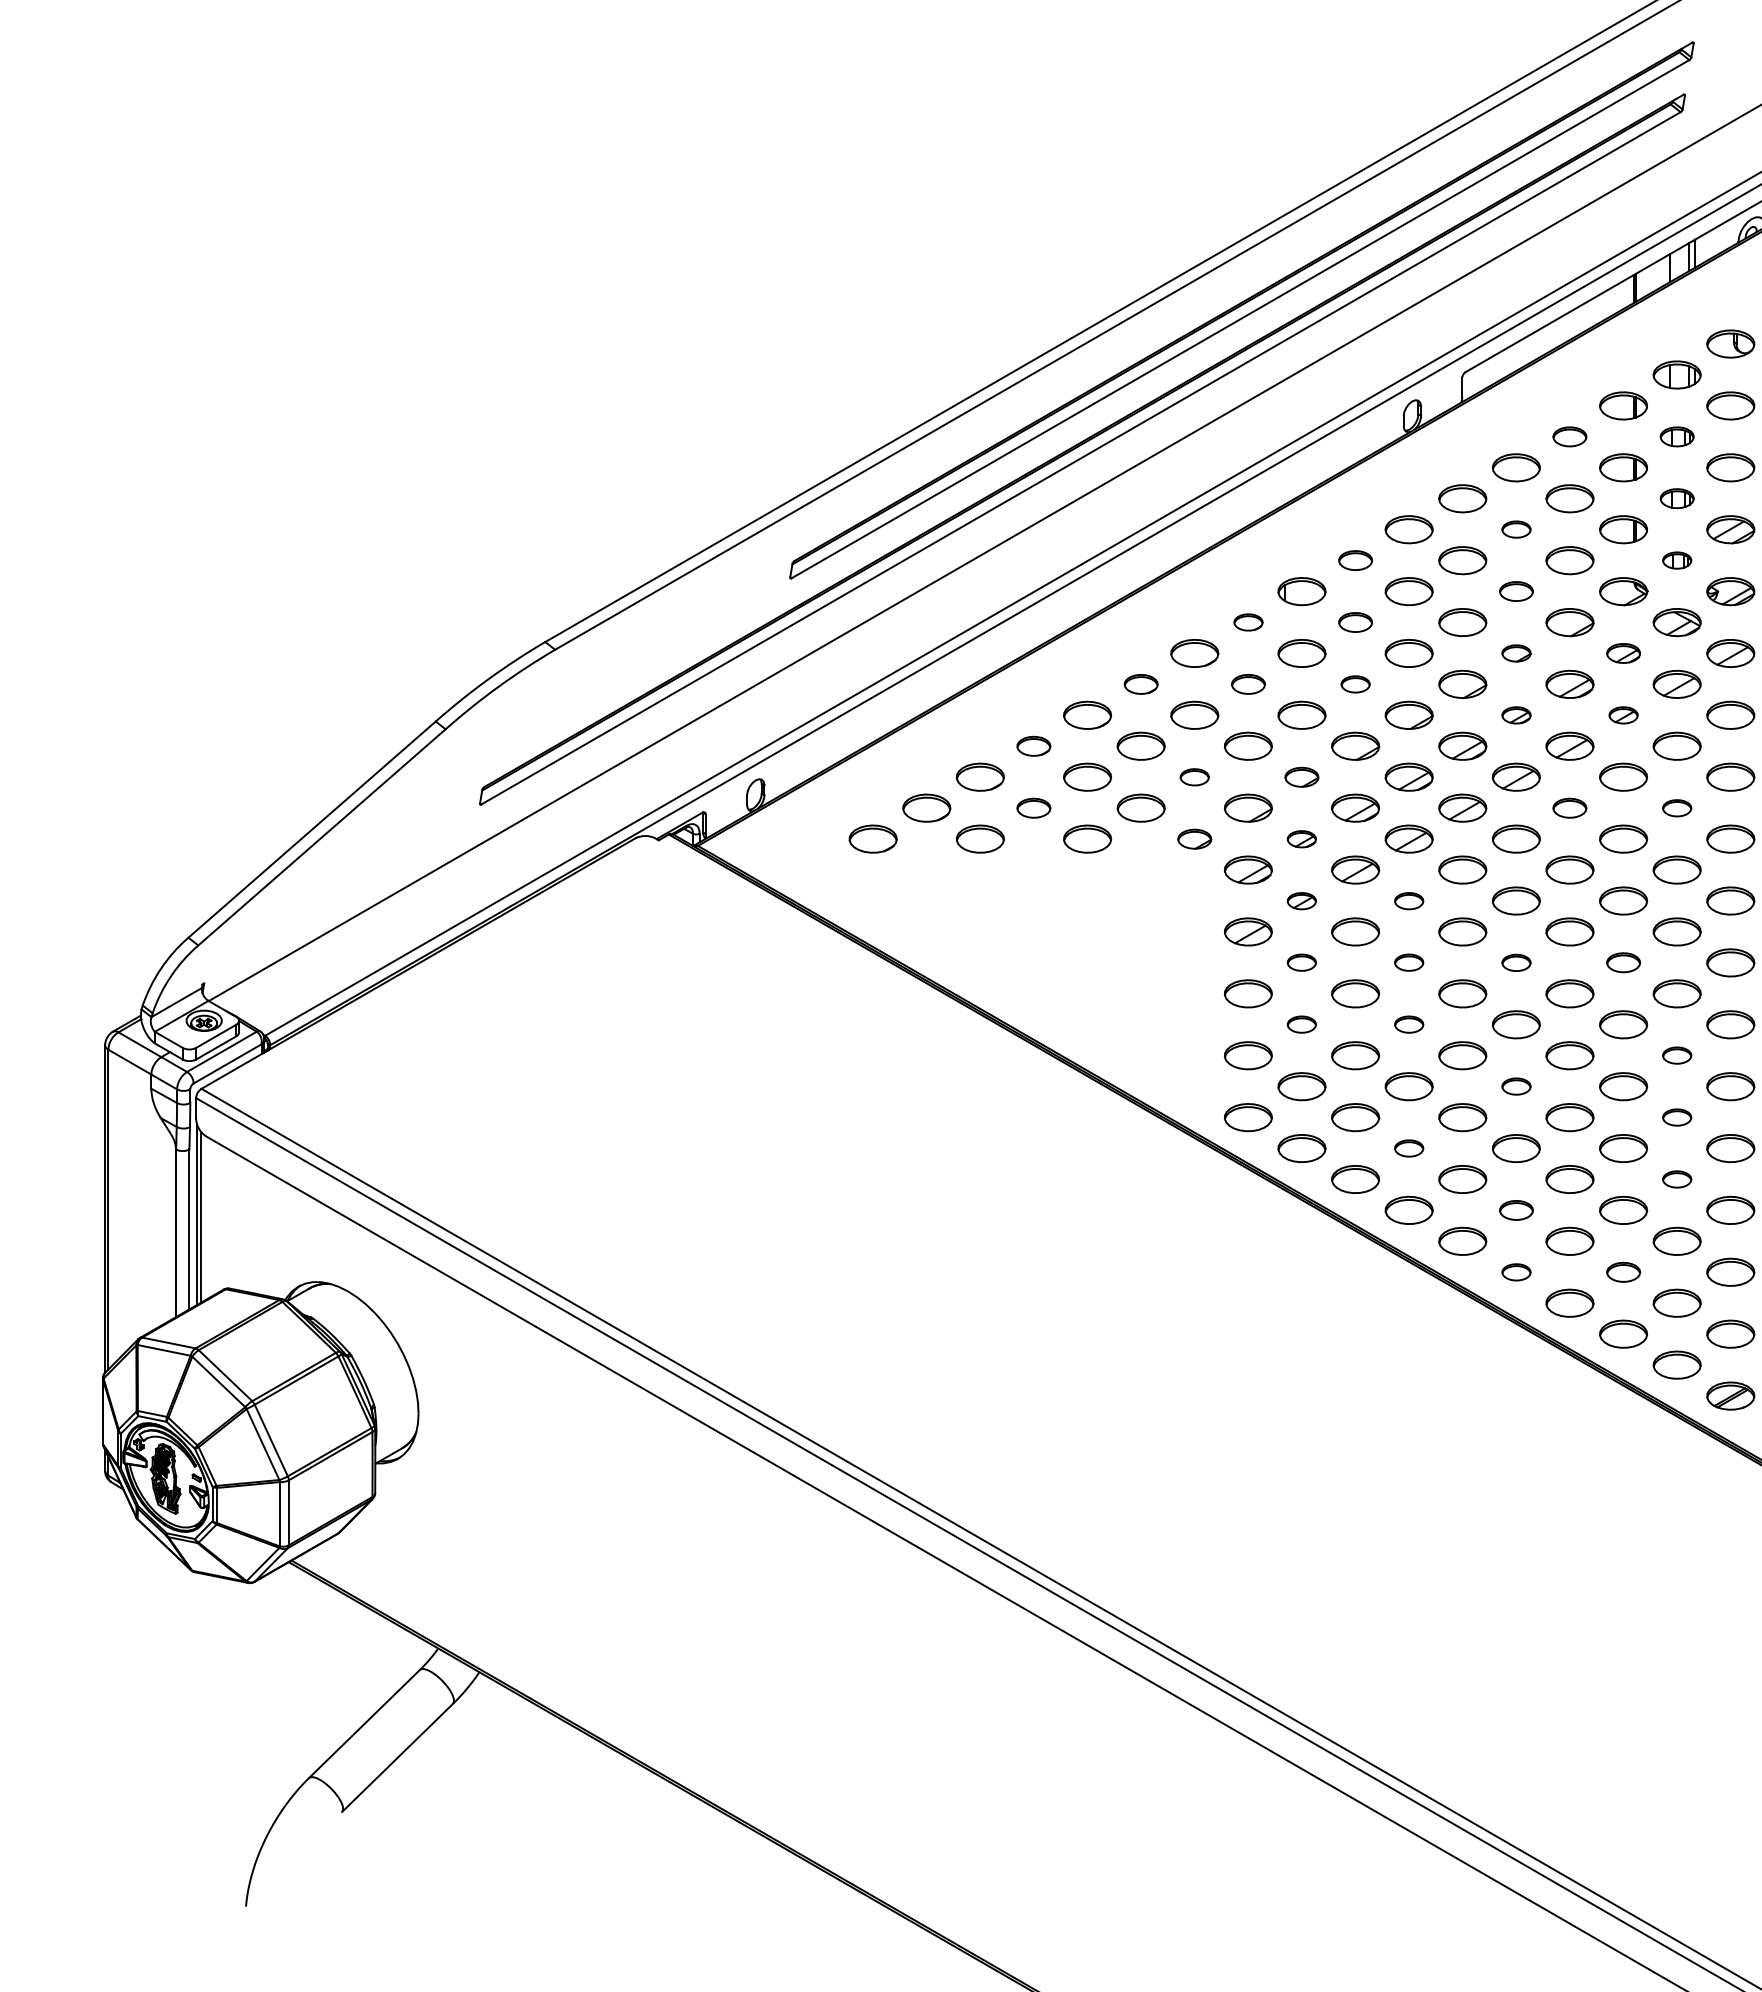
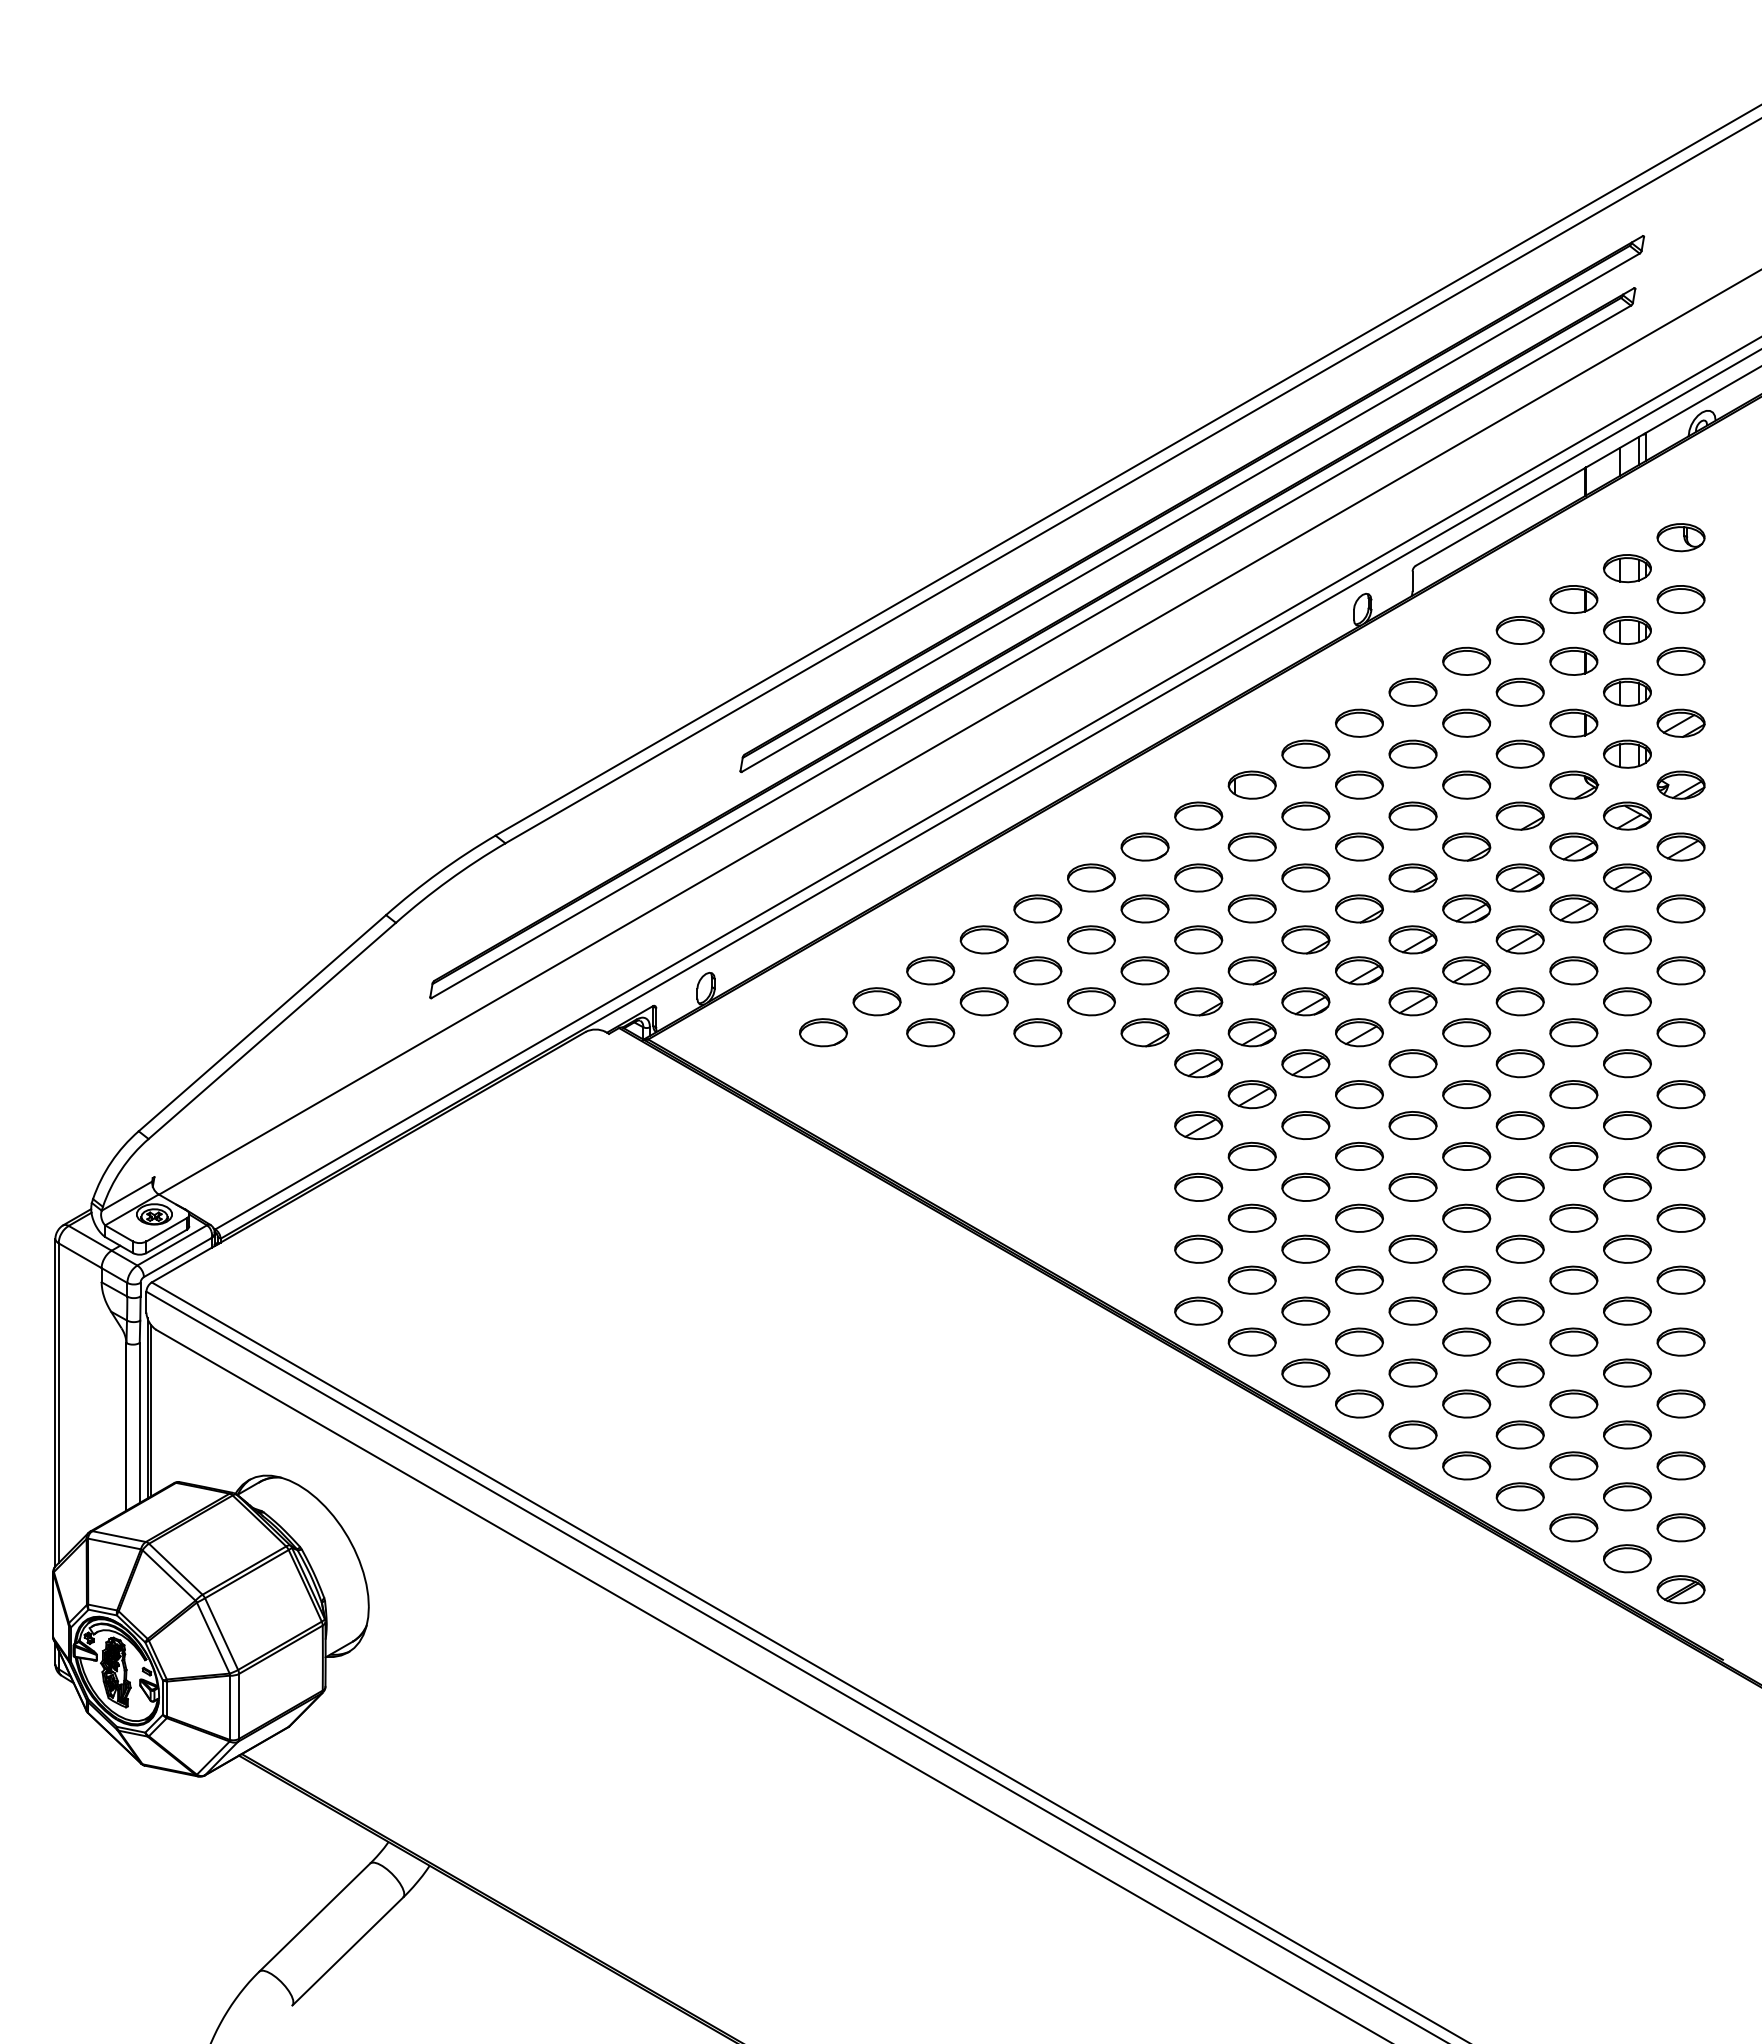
part: (1569, 436) -> (1519, 630), size x1.43
part: (1677, 436) -> (1627, 630), size x1.43
part: (1677, 497) -> (1627, 691), size x1.43
part: (1516, 528) -> (1466, 722), size x1.67
part: (1355, 559) -> (1305, 753), size x1.43
part: (1677, 559) -> (1627, 753), size x1.67
part: (1516, 590) -> (1466, 784), size x1.43
part: (1248, 621) -> (1198, 815), size x1.67
part: (1355, 621) -> (1305, 815), size x1.43
part: (1516, 652) -> (1466, 846), size x1.67
part: (1623, 652) -> (1573, 846), size x1.43
part: (1141, 683) -> (1091, 877), size x1.43
part: (1248, 683) -> (1198, 877), size x1.43
part: (1355, 683) -> (1305, 877), size x1.67
part: (1516, 714) -> (1466, 908), size x1.67
part: (1623, 714) -> (1573, 908), size x1.67
part: (1033, 745) -> (983, 939), size x1.43
part: (1194, 776) -> (1144, 970), size x1.67
part: (1301, 776) -> (1251, 970), size x1.43
part: (1033, 807) -> (983, 1001), size x1.43
part: (1569, 807) -> (1519, 1001), size x1.43
part: (1677, 807) -> (1627, 1001), size x1.67
part: (1194, 838) -> (1144, 1032), size x1.43
part: (1301, 838) -> (1251, 1032), size x1.67
part: (1301, 900) -> (1251, 1094), size x1.67
part: (1409, 900) -> (1359, 1094), size x1.67
part: (1301, 961) -> (1251, 1155), size x1.67
part: (1409, 961) -> (1359, 1155), size x1.67
part: (1623, 961) -> (1573, 1155), size x1.43
part: (1516, 962) -> (1466, 1156), size x1.67
part: (1301, 1023) -> (1251, 1217), size x1.67
part: (1409, 1023) -> (1359, 1217), size x1.67
part: (1677, 1054) -> (1627, 1248), size x1.67
part: (1516, 1085) -> (1466, 1279), size x1.67
part: (1677, 1116) -> (1627, 1310), size x1.67
part: (1409, 1147) -> (1359, 1341), size x1.67
part: (1677, 1178) -> (1627, 1372), size x1.67
part: (1516, 1209) -> (1466, 1403), size x1.43
part: (1516, 1271) -> (1466, 1465), size x1.67
part: (1623, 1271) -> (1573, 1465), size x1.43

